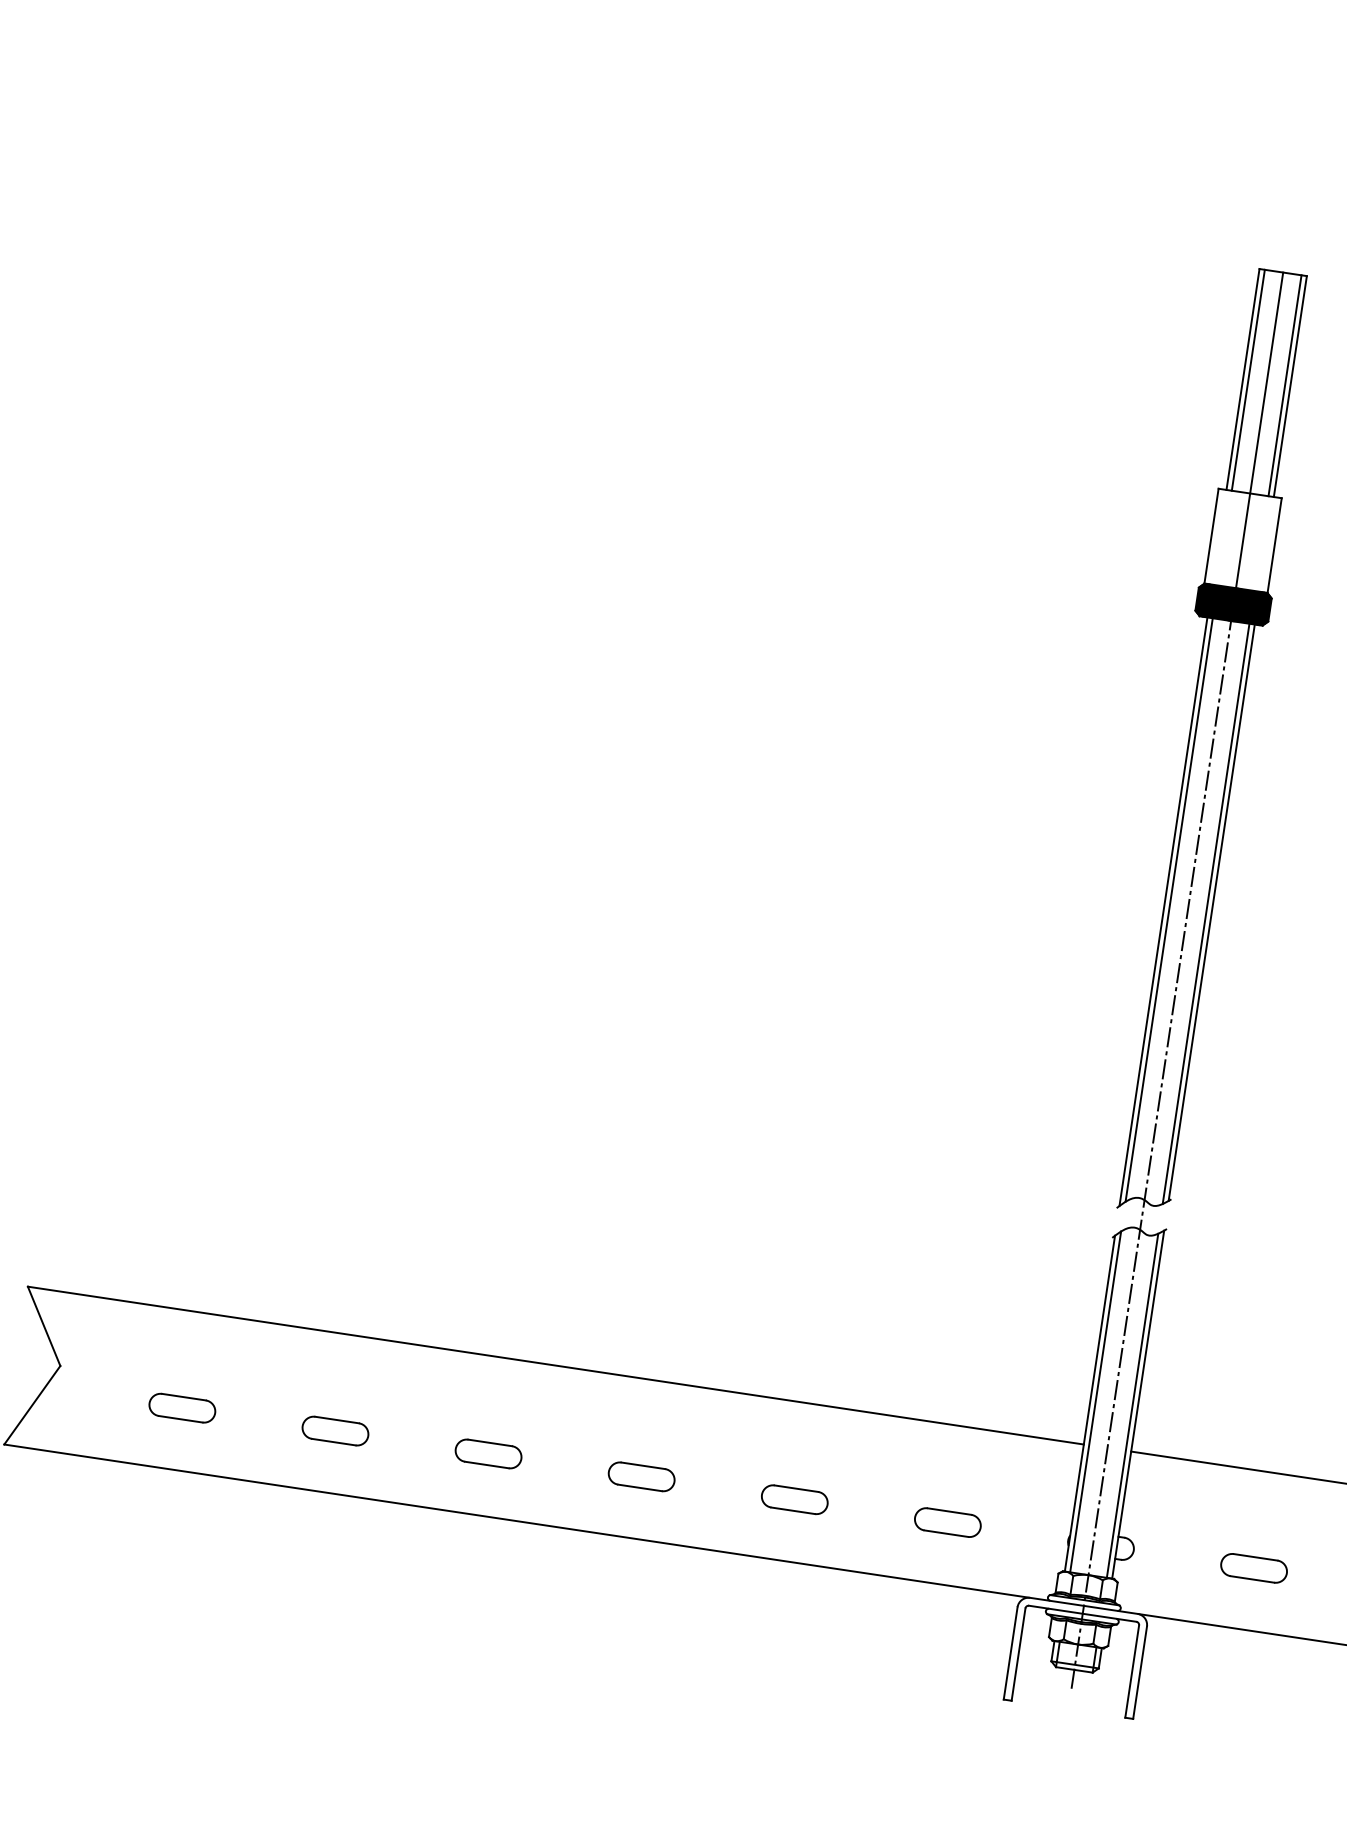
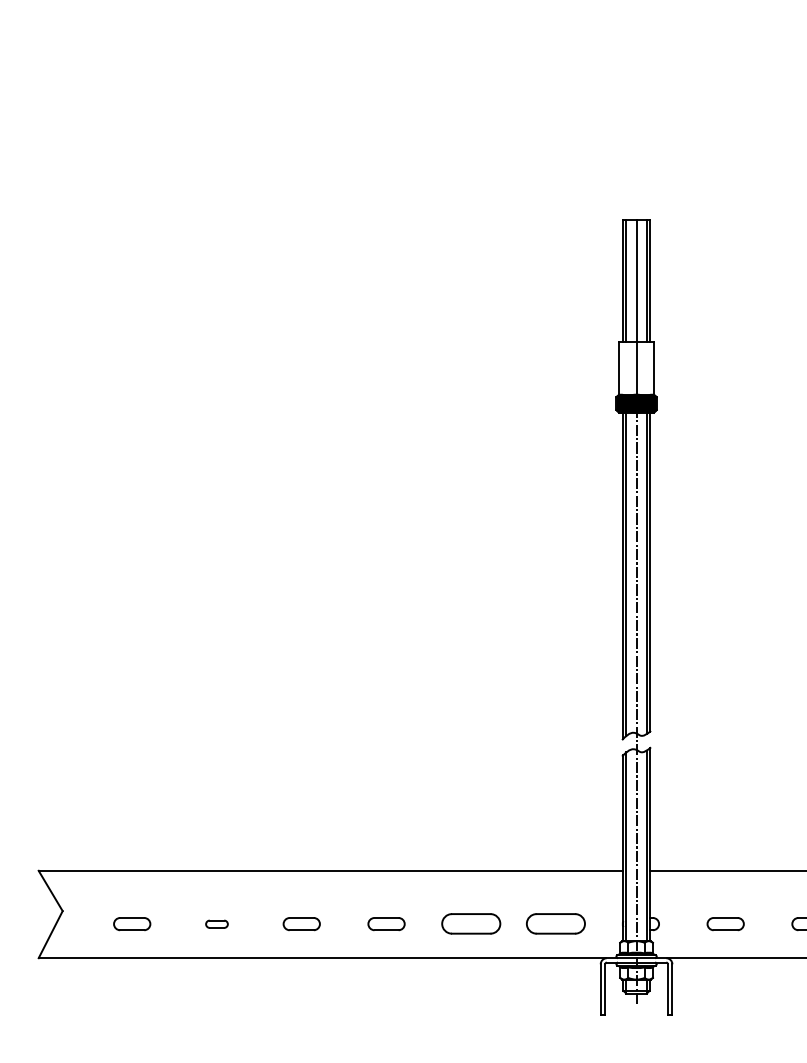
part: (334, 1431) -> (216, 924), size x0.6
part: (794, 1500) -> (471, 924), size x1.6
part: (948, 1523) -> (556, 924), size x1.6

